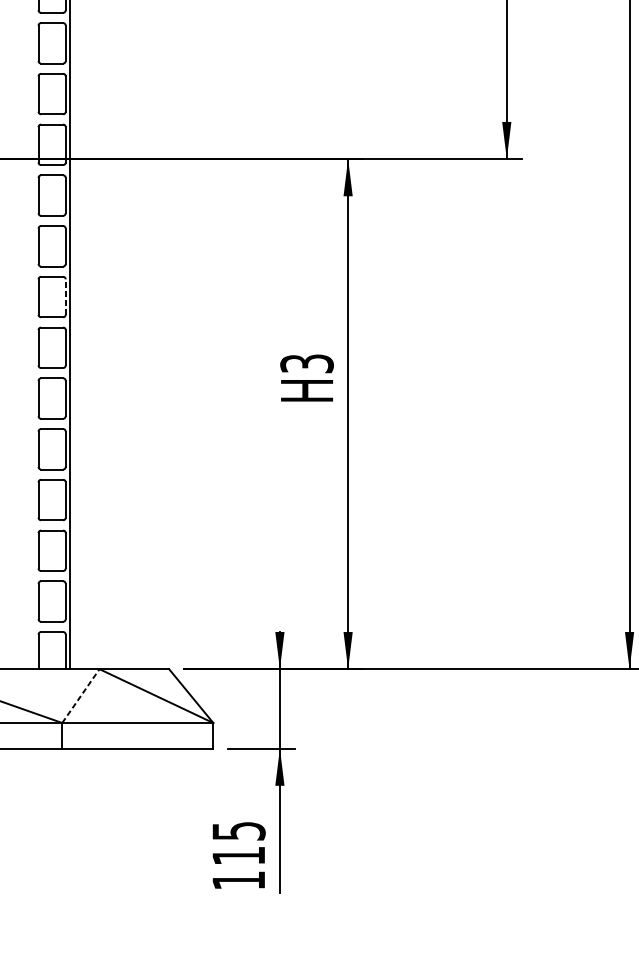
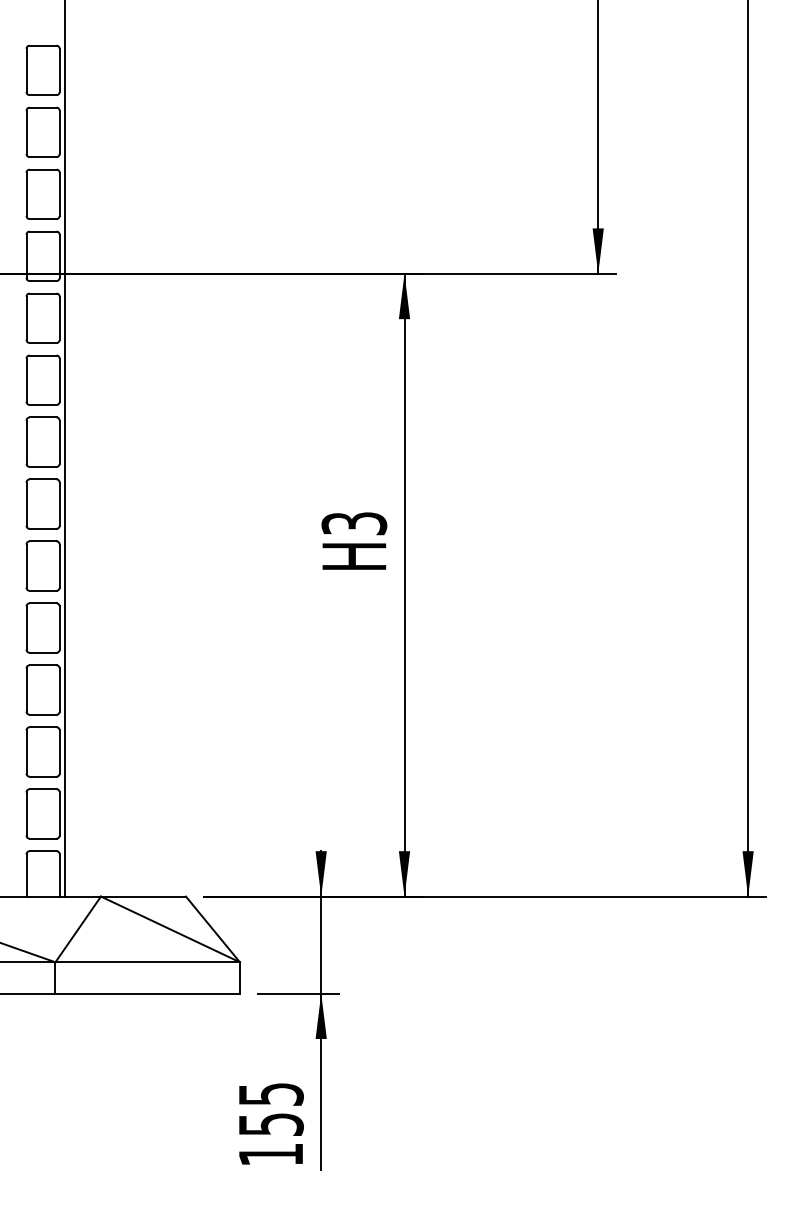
line: (65, 297) -> (59, 442), dashed -> solid
line: (81, 696) -> (78, 929), dashed -> solid
text: (239, 855) -> (271, 1124), 115 -> 155

